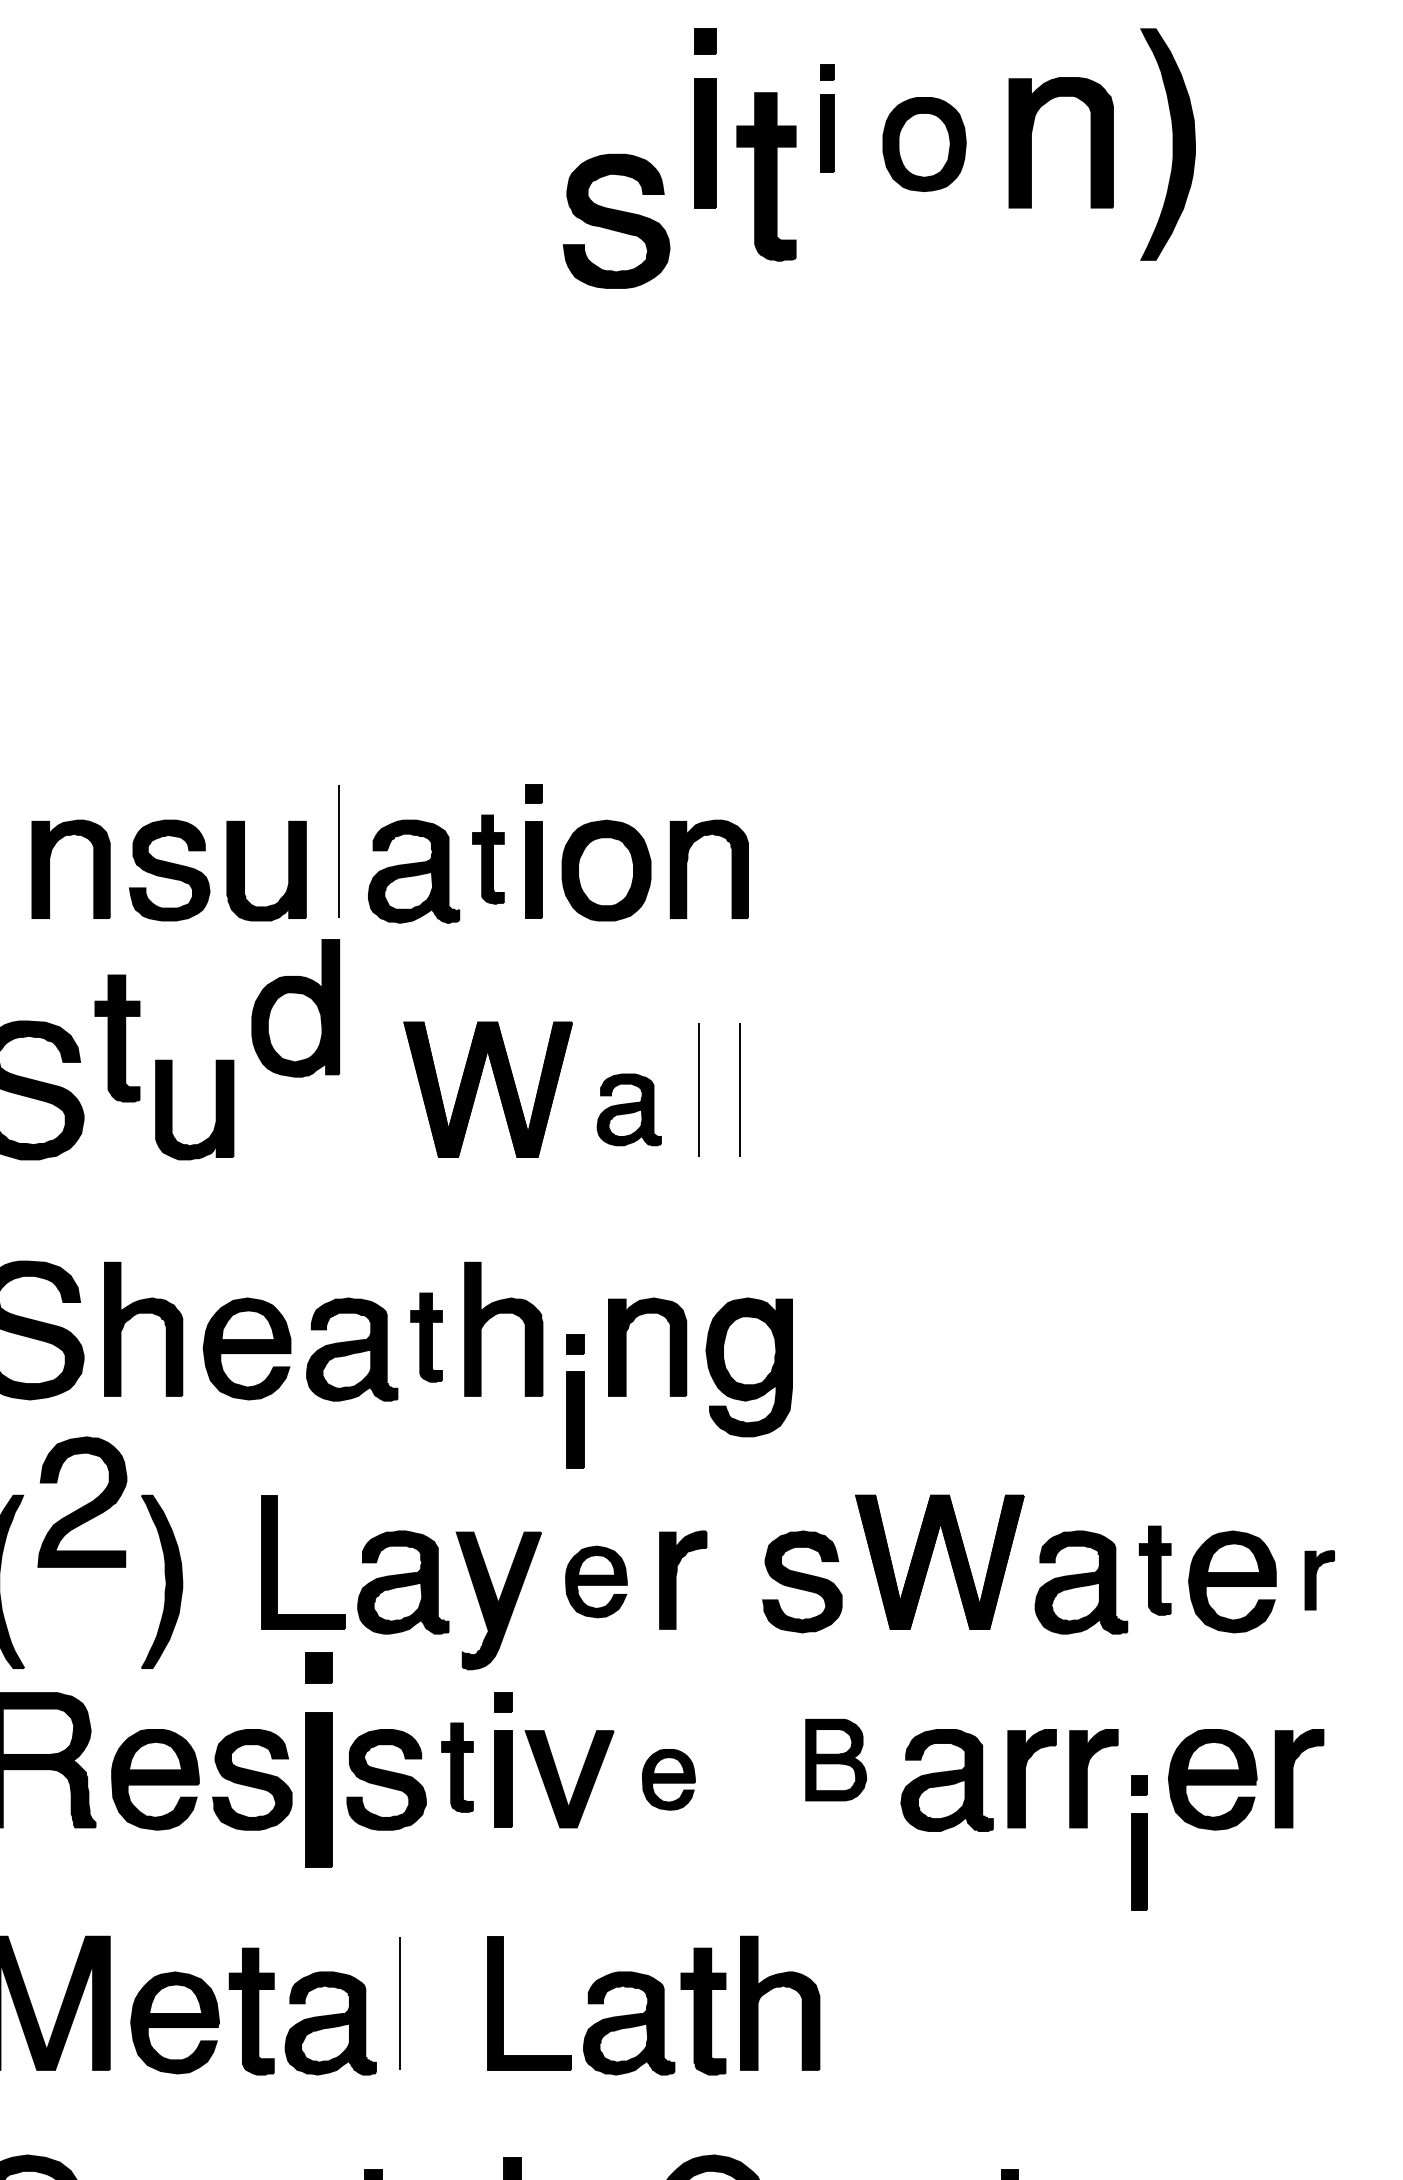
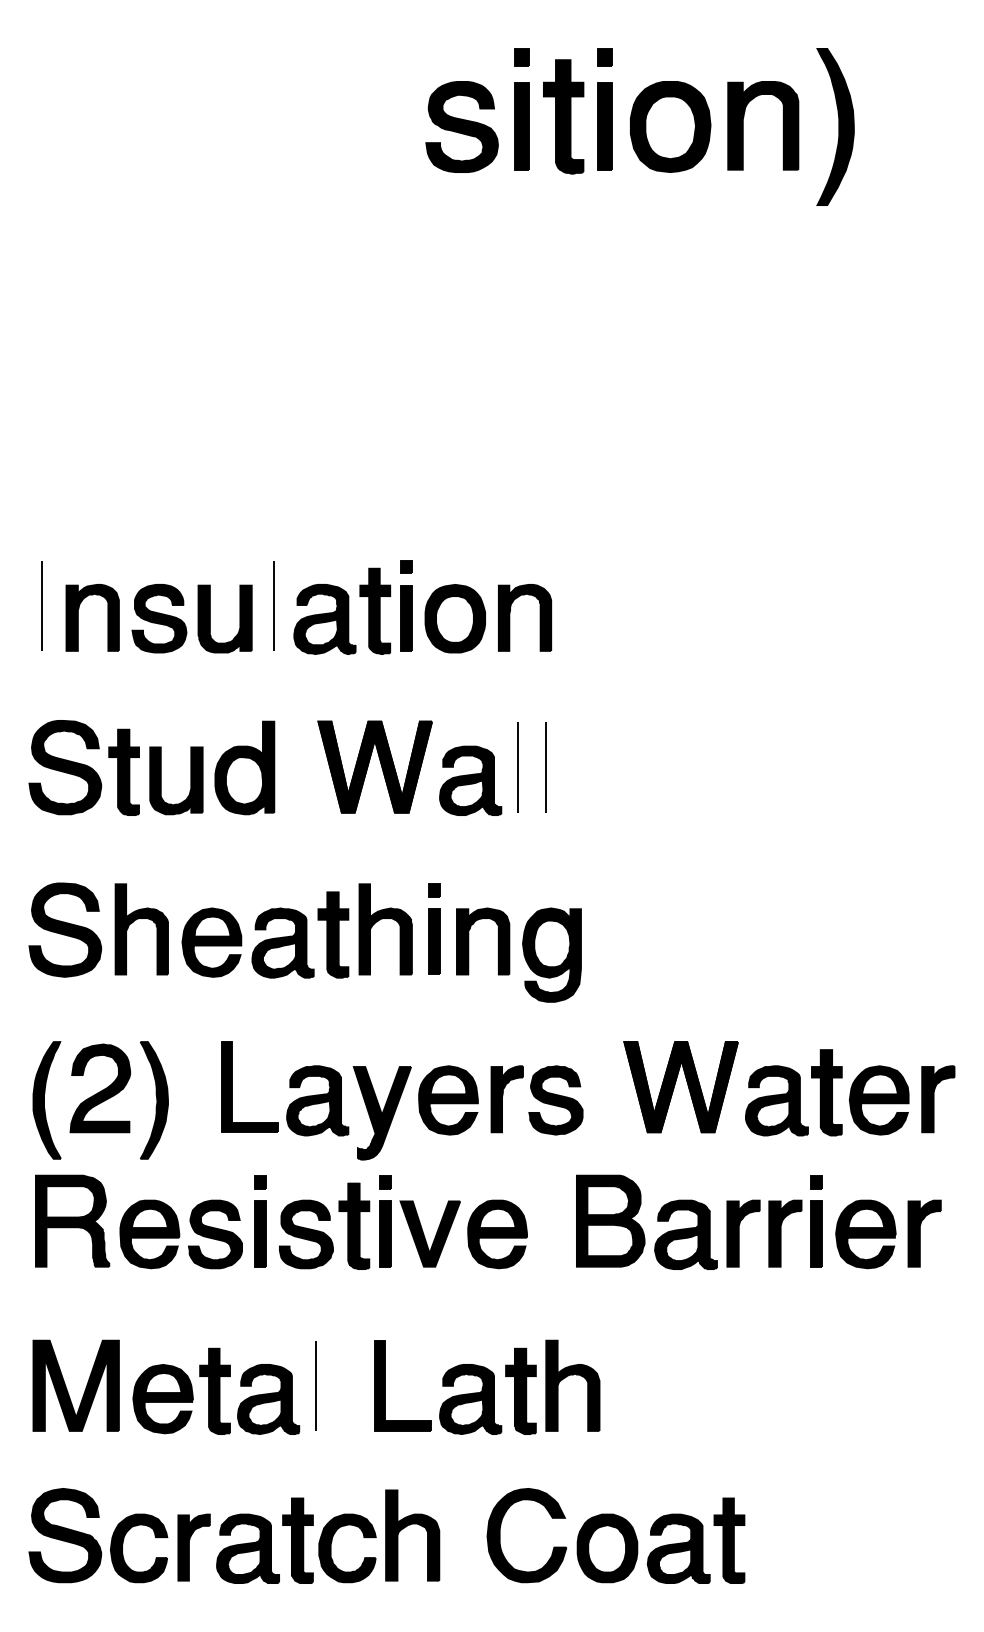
part: (826, 118) -> (604, 109), size x1.67
part: (924, 143) -> (670, 126), size x1.43
part: (766, 176) -> (563, 116), moved
part: (615, 220) -> (461, 126), moved
part: (488, 858) -> (375, 610), size x1.43
part: (295, 1007) -> (244, 767), moved
part: (116, 1037) -> (123, 771), moved
part: (628, 1109) -> (470, 780), size x1.43
part: (426, 1336) -> (333, 934), size x1.43
part: (575, 1400) -> (434, 928), moved
part: (82, 1502) -> (100, 1088), moved
part: (1154, 1570) -> (826, 1092), size x1.43
part: (1319, 1580) -> (938, 1099), size x1.67
part: (596, 1582) -> (448, 1100), size x1.43
part: (801, 1582) -> (555, 1100), moved
part: (835, 1759) -> (610, 1220), size x1.67
part: (318, 1760) -> (260, 1221), size x0.62
part: (457, 1766) -> (354, 1225), size x1.43
part: (668, 1779) -> (497, 1234), size x1.67
part: (1139, 1843) -> (816, 1221), moved

